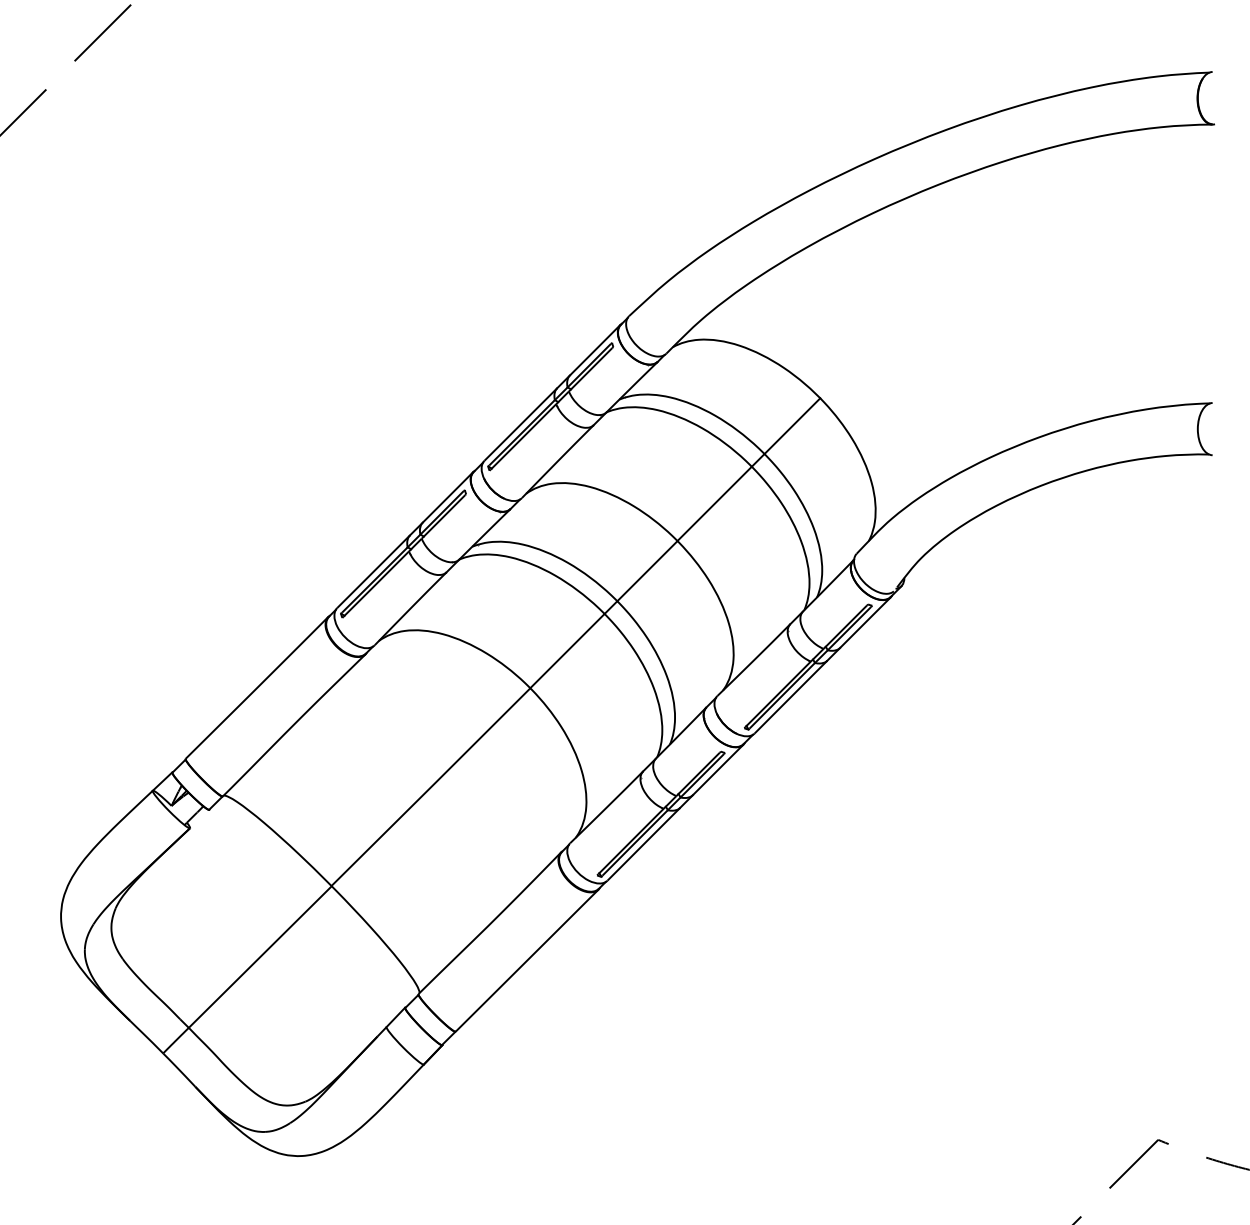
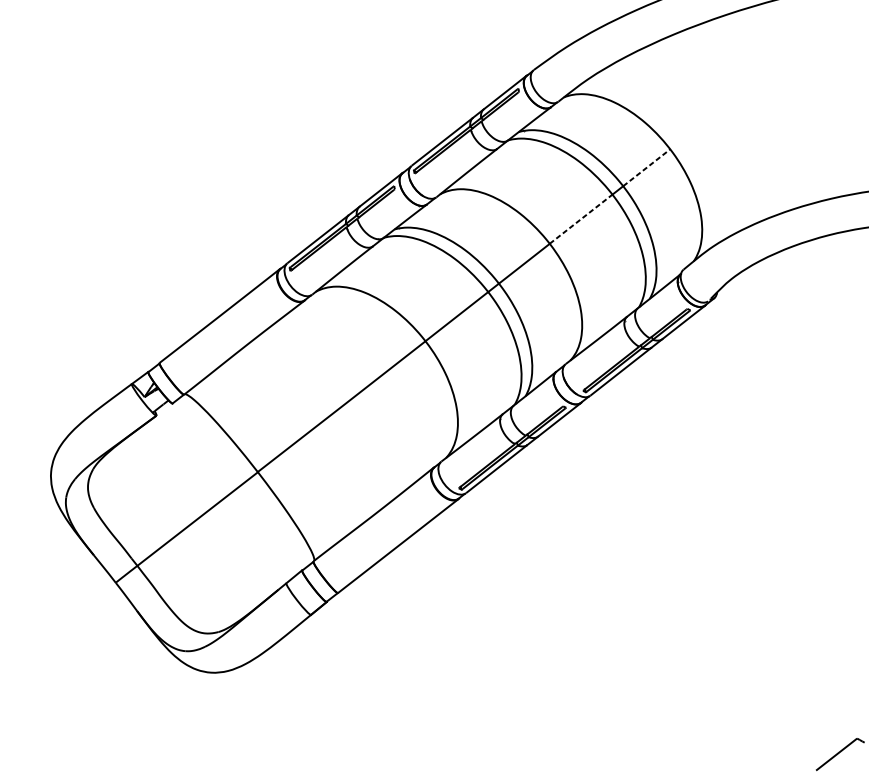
line: (792, 425) -> (646, 167), solid -> dashed
line: (714, 503) -> (581, 218), solid -> dashed

